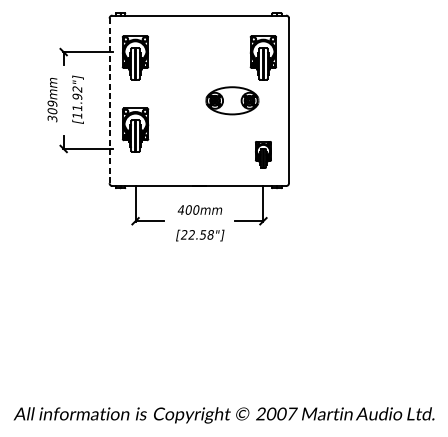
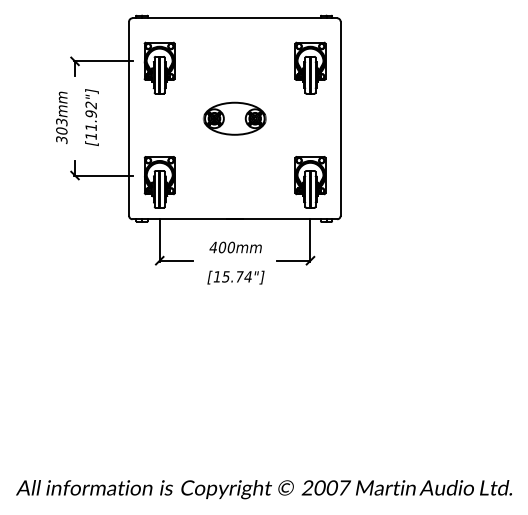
part: (232, 100) -> (234, 118), moved
line: (109, 101) -> (129, 119), dashed -> solid
text: (52, 103) -> (61, 122), 309mm -> 303mm
part: (135, 130) -> (159, 182), moved
part: (263, 154) -> (310, 182), size x1.67
text: (197, 234) -> (232, 276), [22.58"] -> [15.74"]

